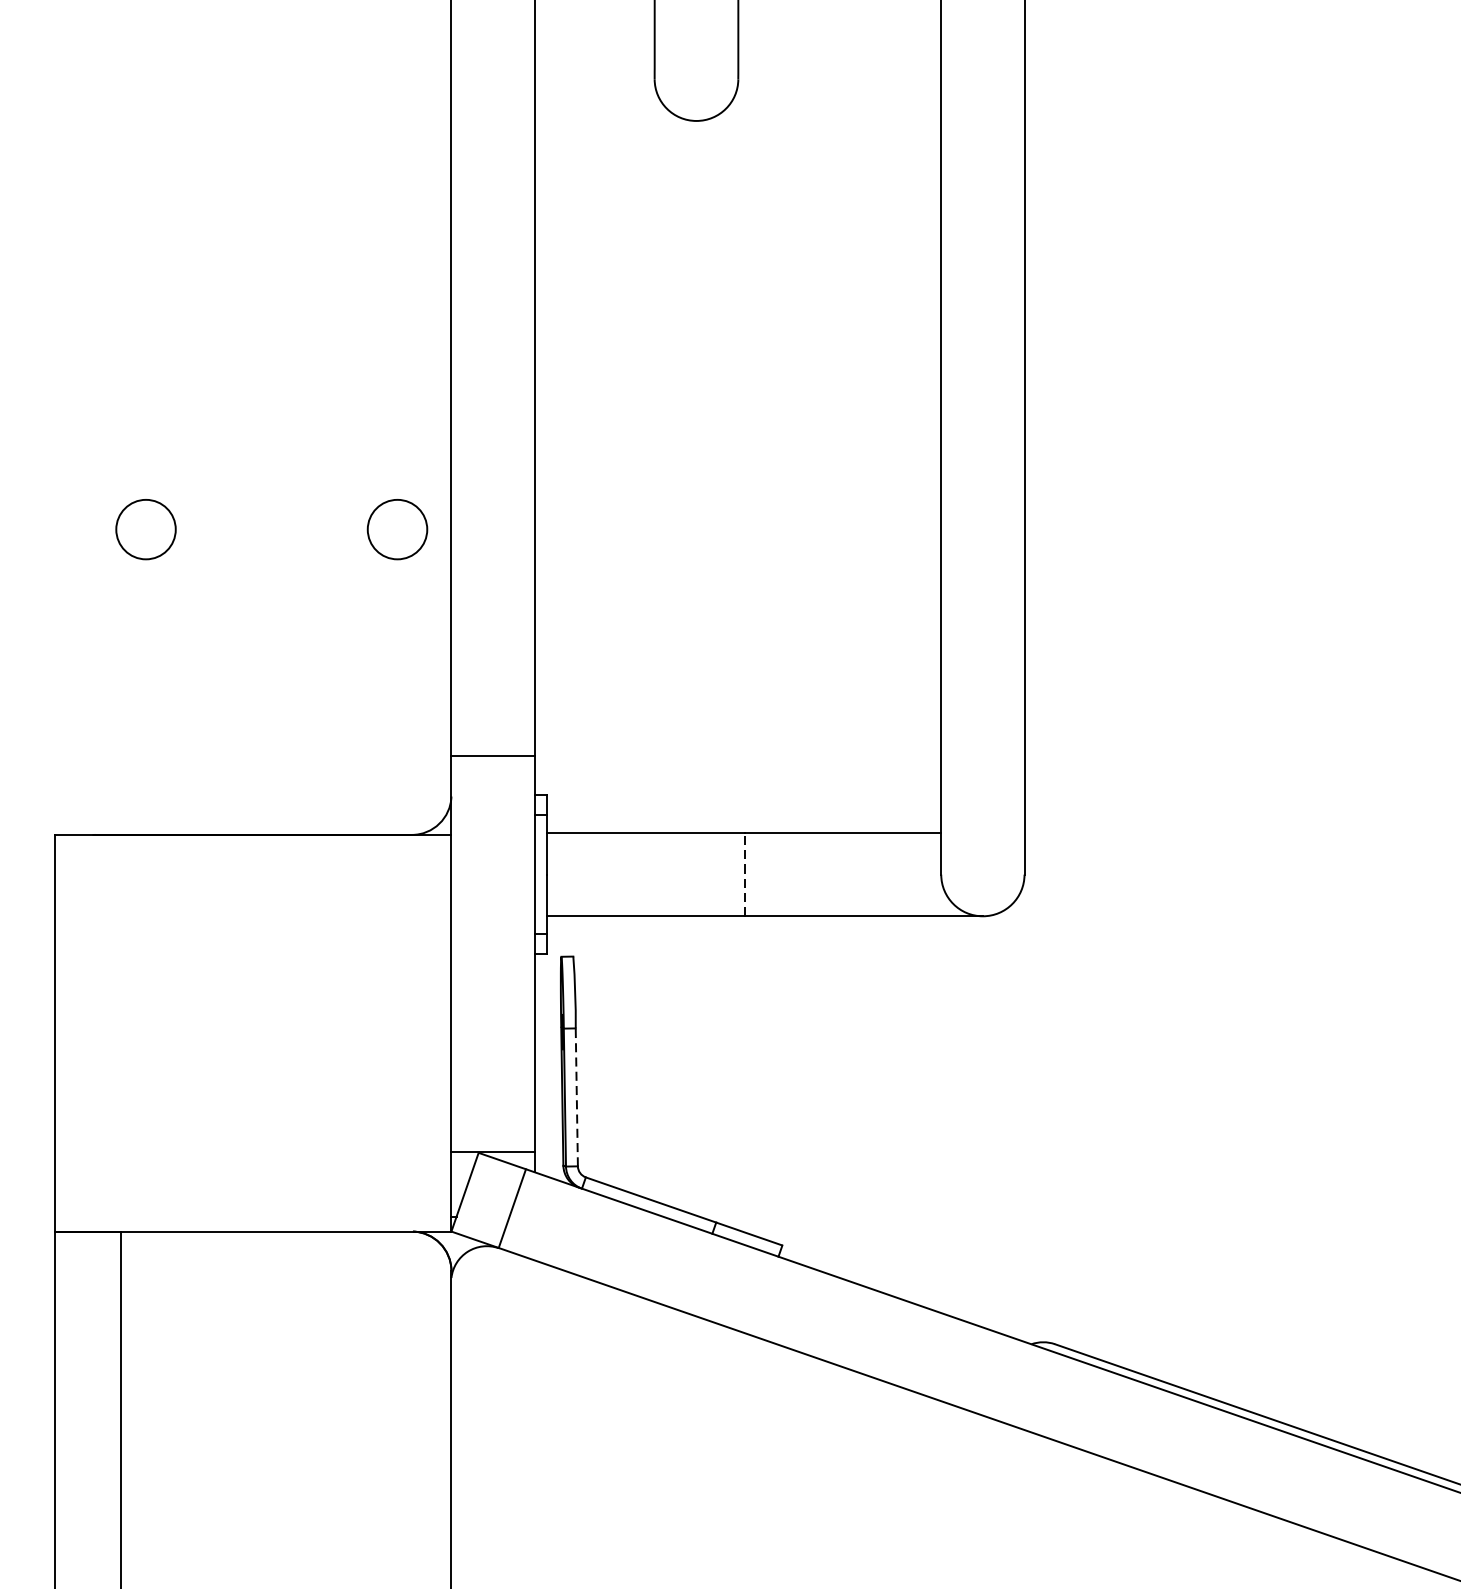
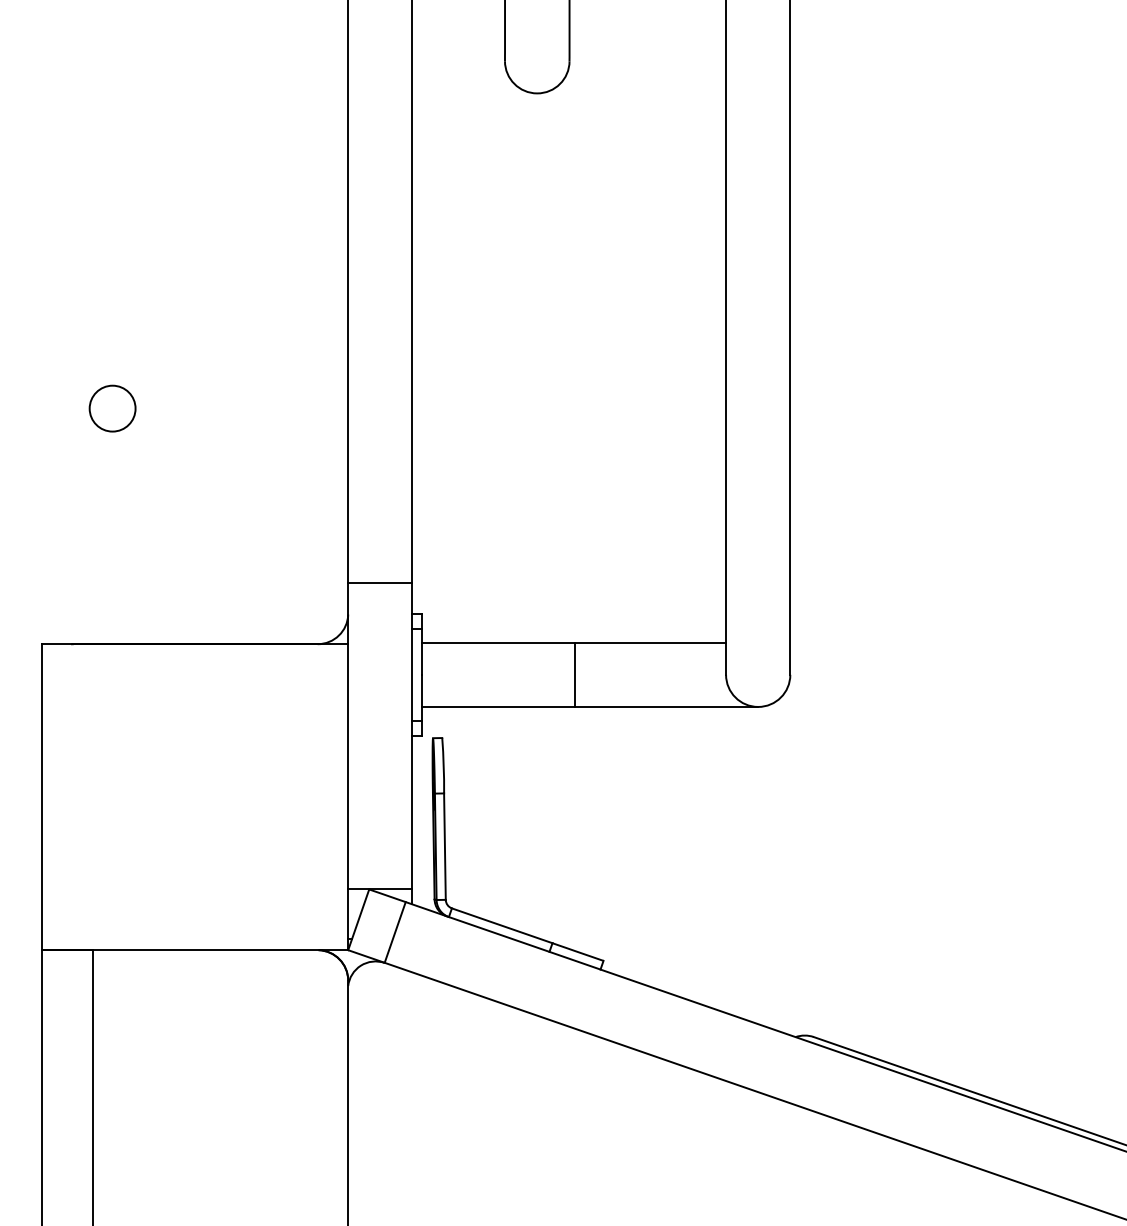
circle: (397, 529) -> (306, 408), removed
line: (744, 874) -> (574, 674), dashed -> solid
line: (576, 1097) -> (444, 846), dashed -> solid

